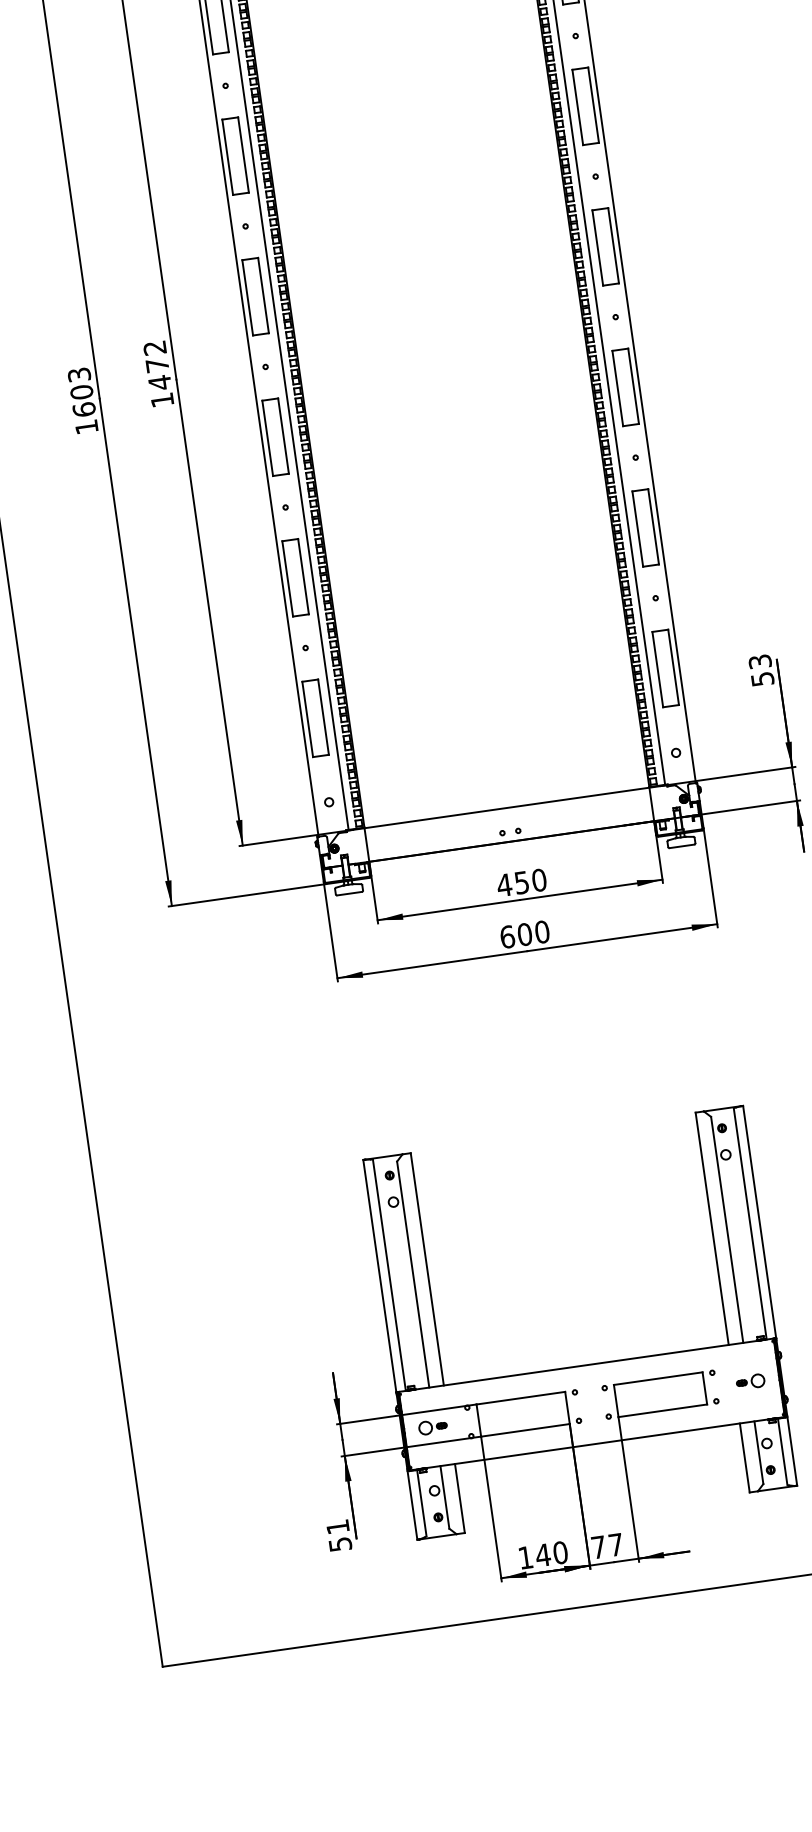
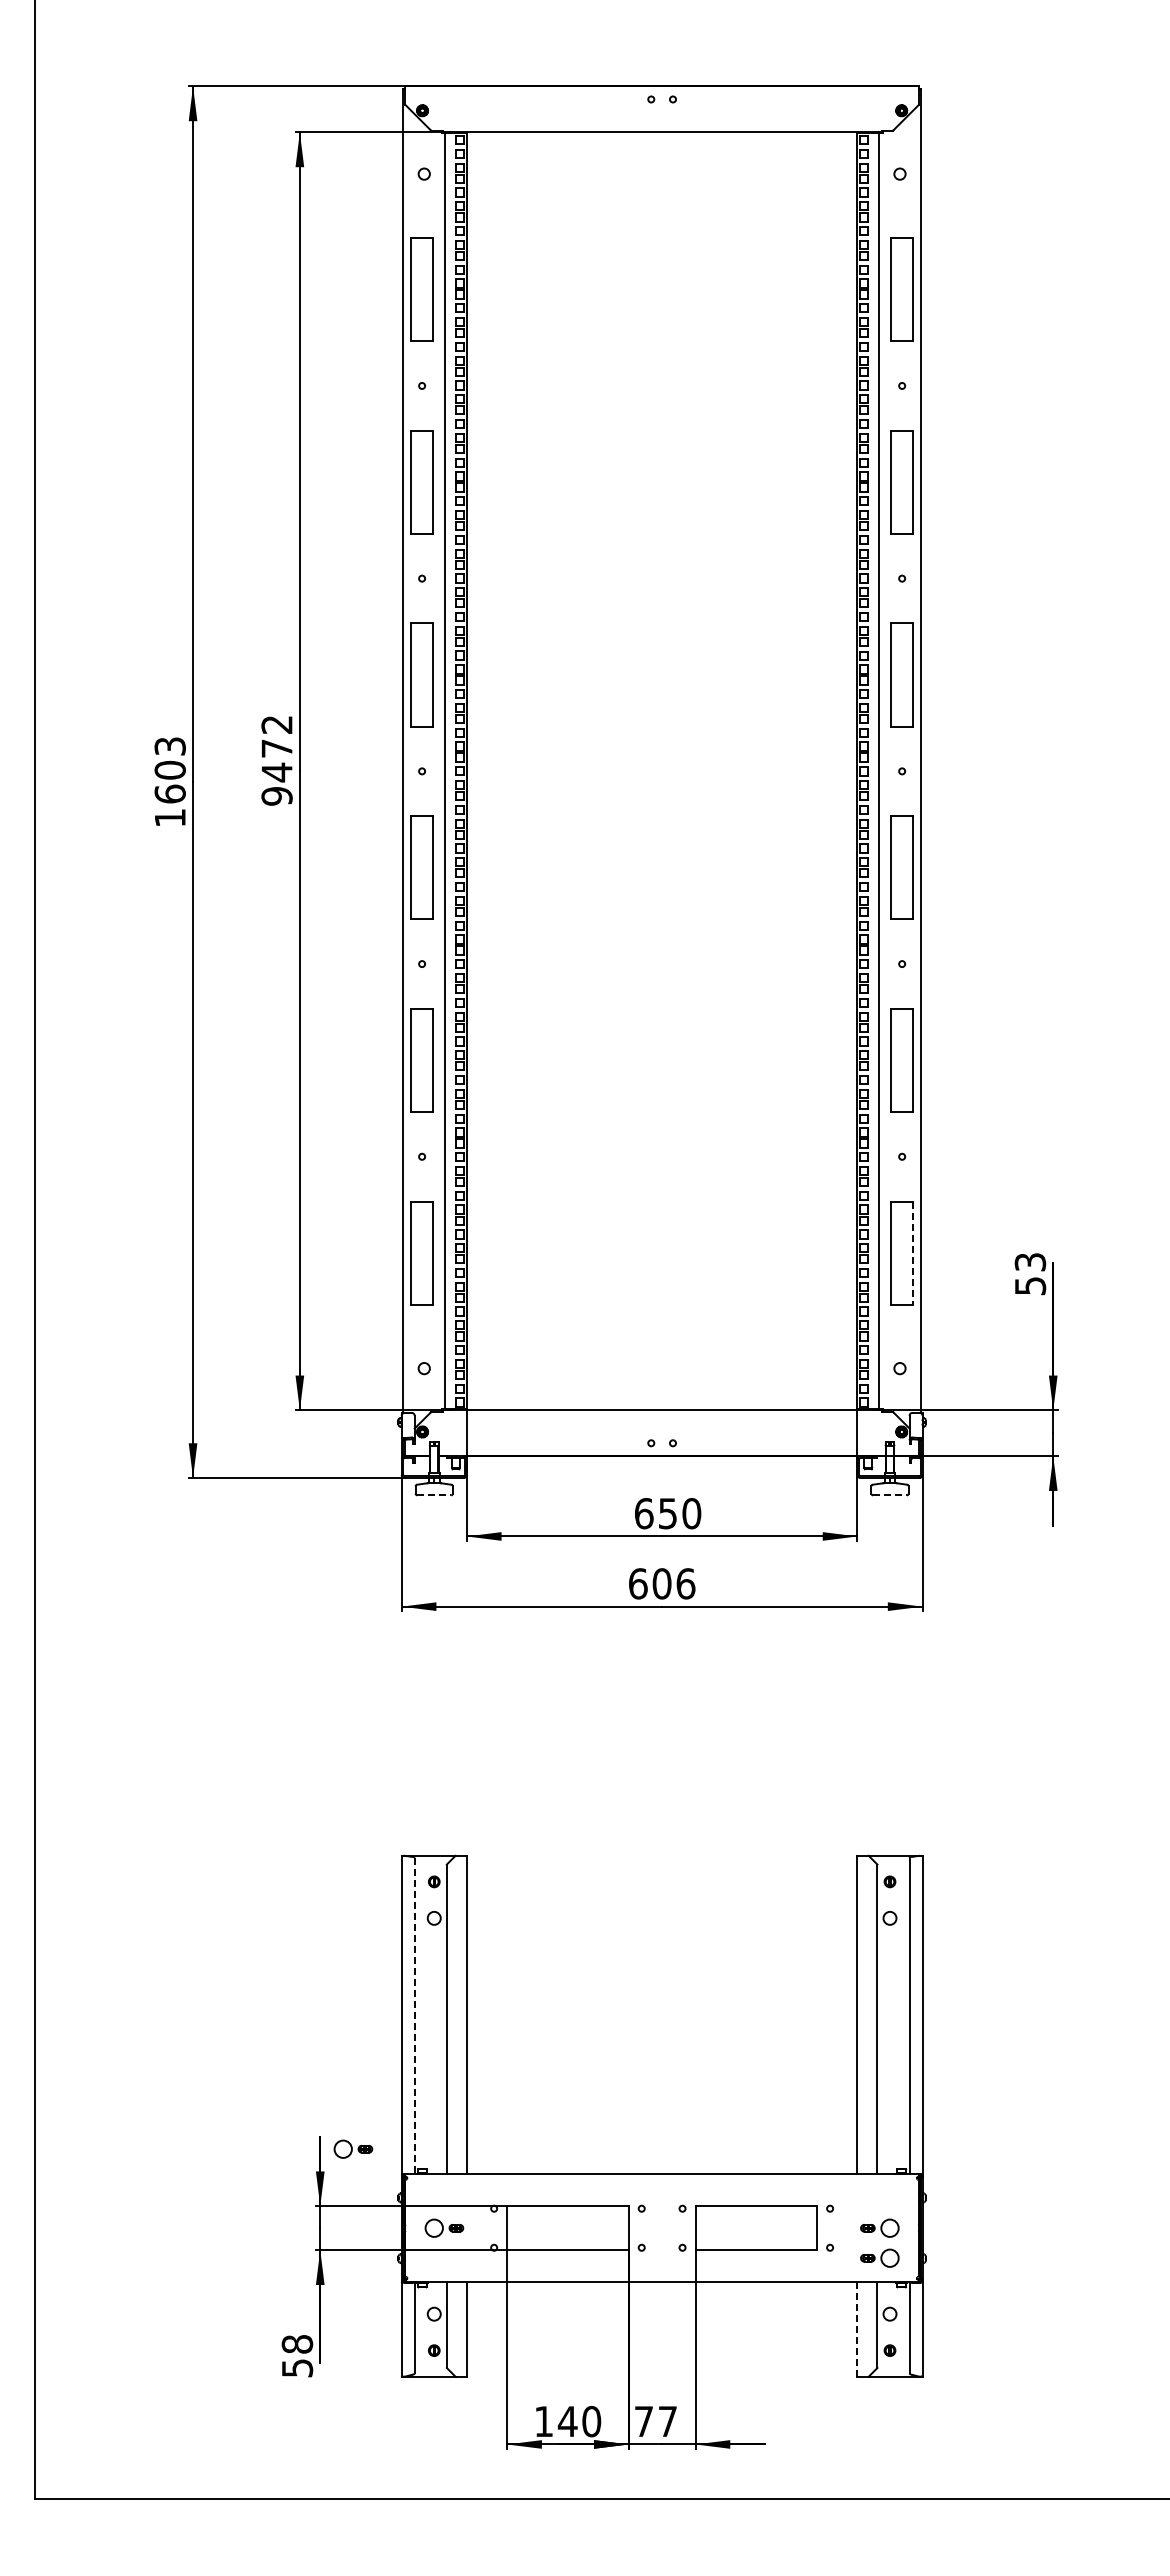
text: (162, 400) -> (276, 796), 1472 -> 9472
line: (674, 667) -> (913, 1253), solid -> dashed
line: (682, 846) -> (890, 1495), solid -> dashed
text: (504, 885) -> (643, 1513), 450 -> 650
line: (349, 893) -> (434, 1495), solid -> dashed
text: (541, 931) -> (685, 1583), 600 -> 606
line: (389, 1275) -> (414, 2016), solid -> dashed
part: (358, 1378) -> (353, 2148), added
part: (753, 1403) -> (879, 2257), added
line: (744, 1457) -> (857, 2328), solid -> dashed
text: (338, 1527) -> (297, 2344), 51 -> 58

